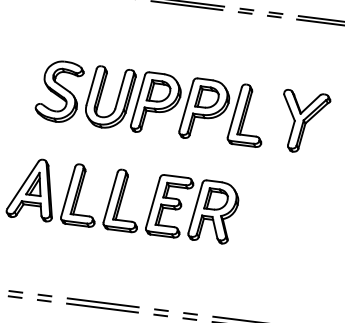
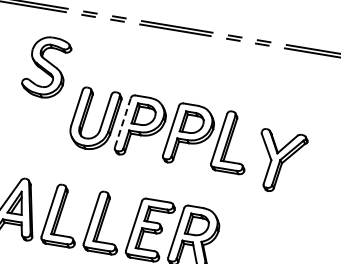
part: (59, 91) -> (46, 67), moved
line: (138, 100) -> (123, 123), solid -> dashed
part: (307, 120) -> (284, 160), moved

